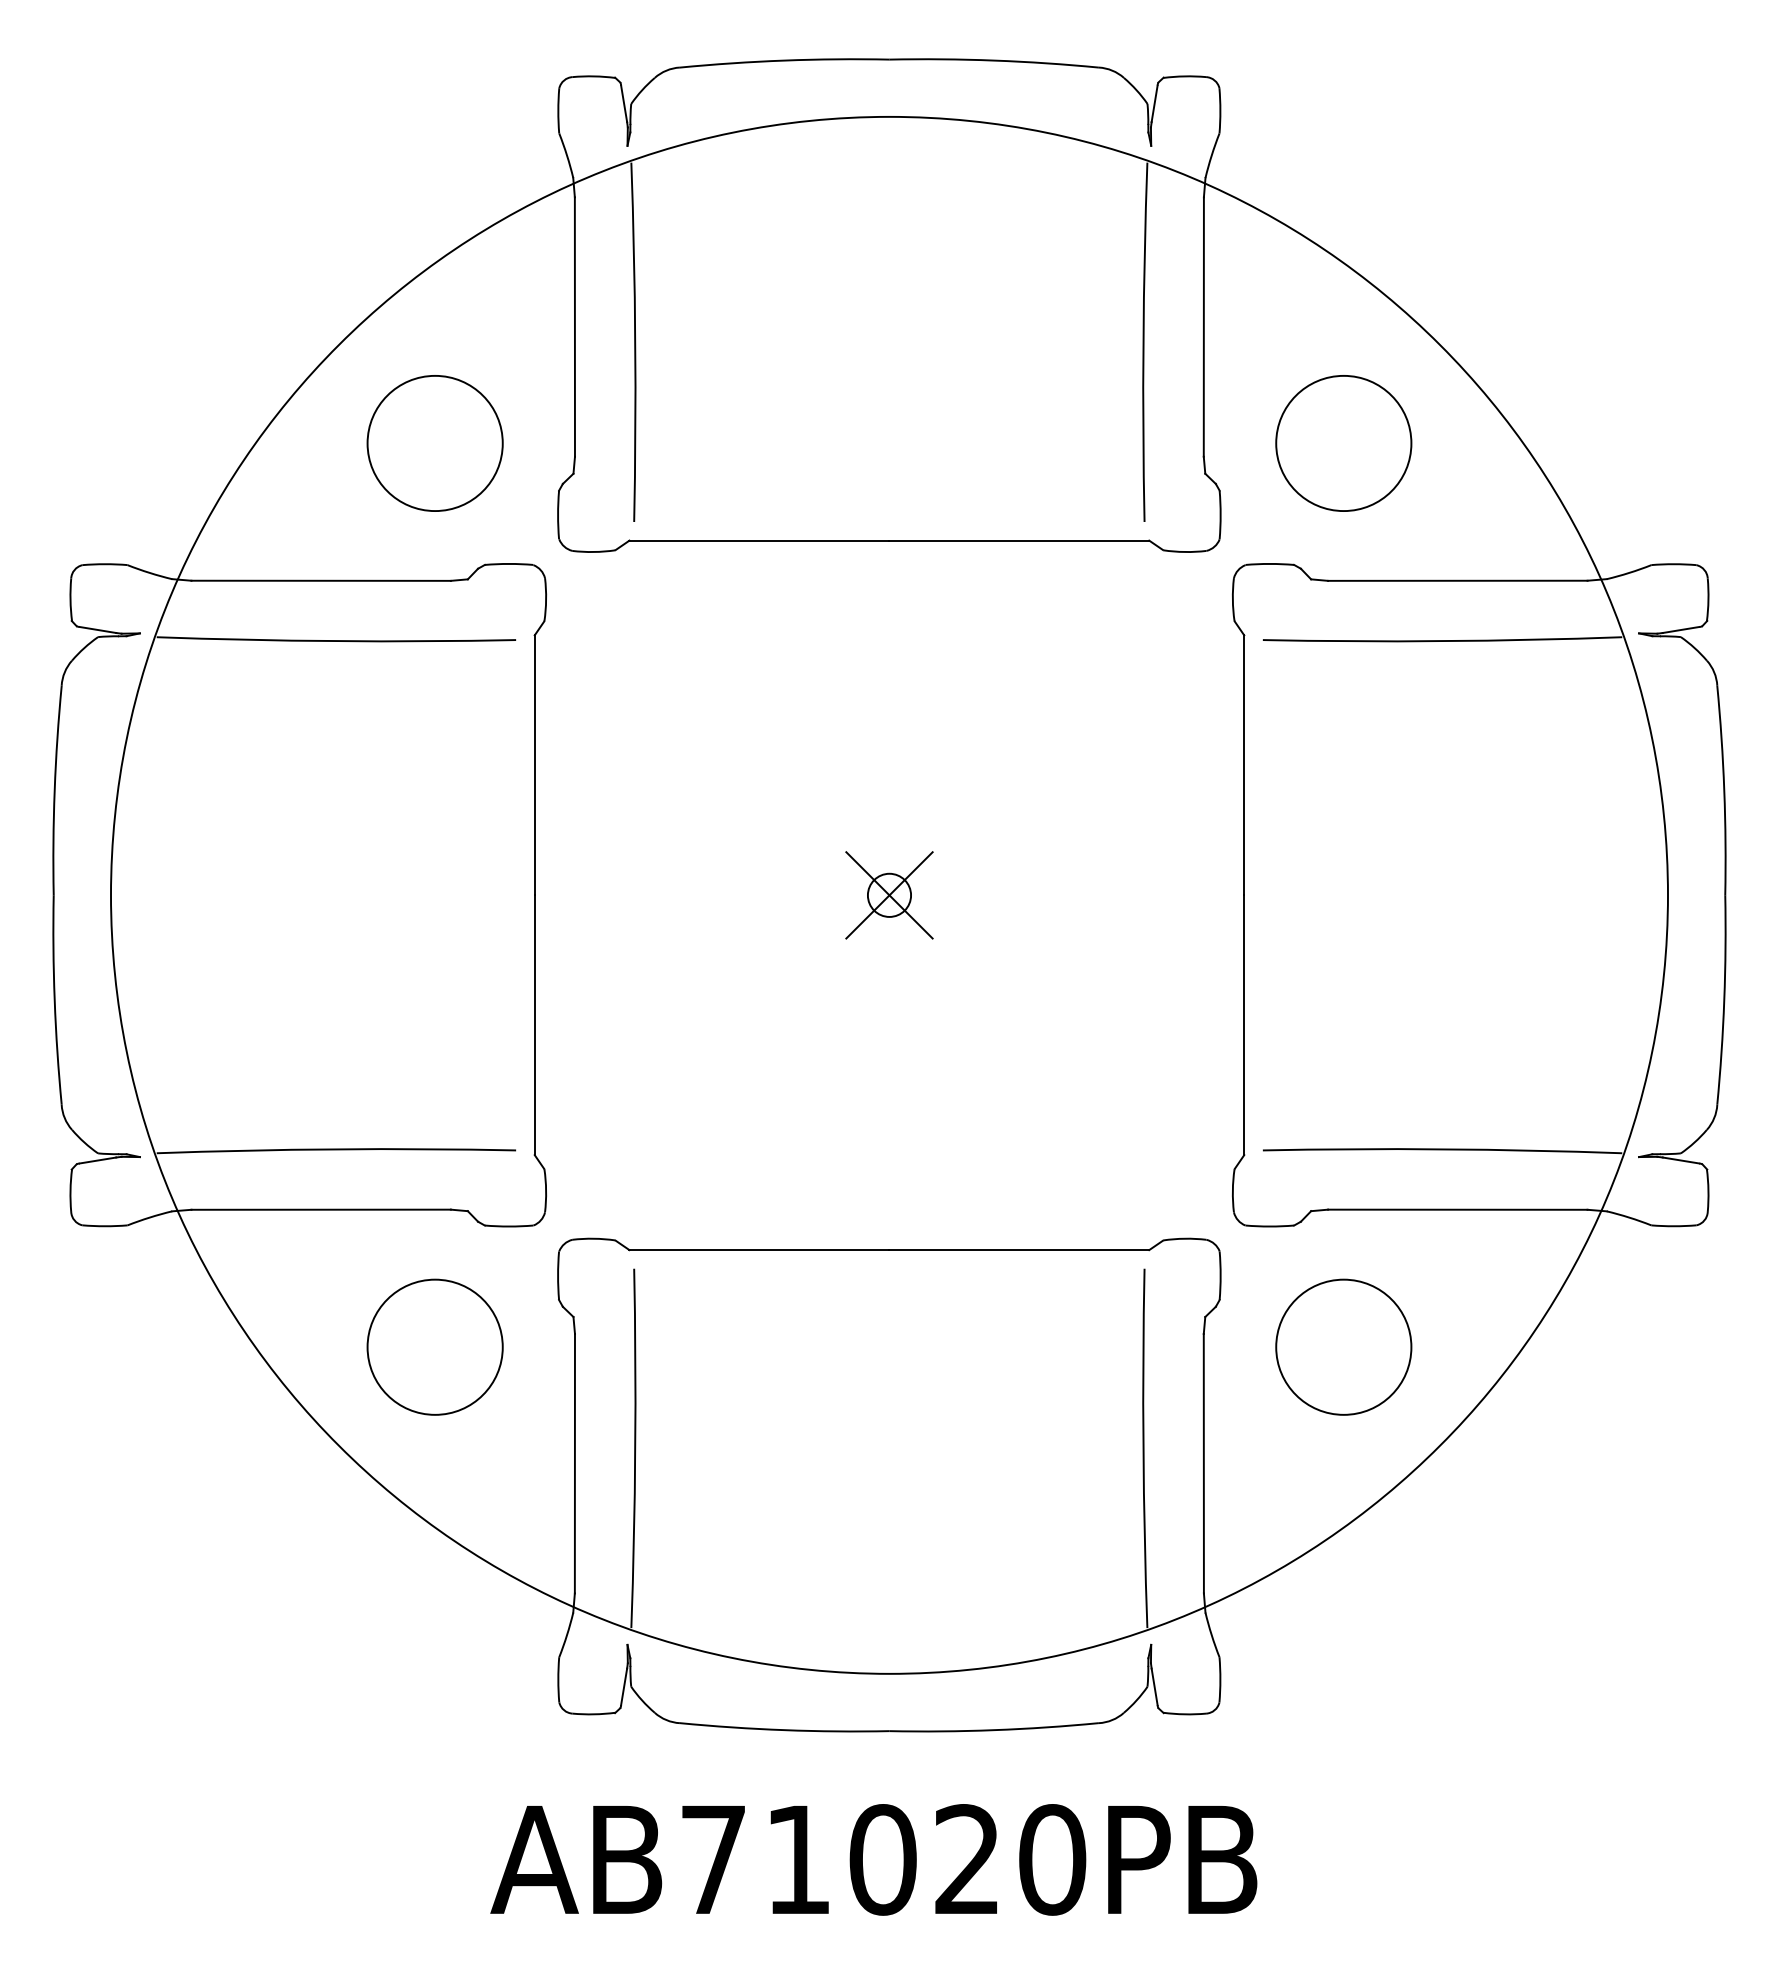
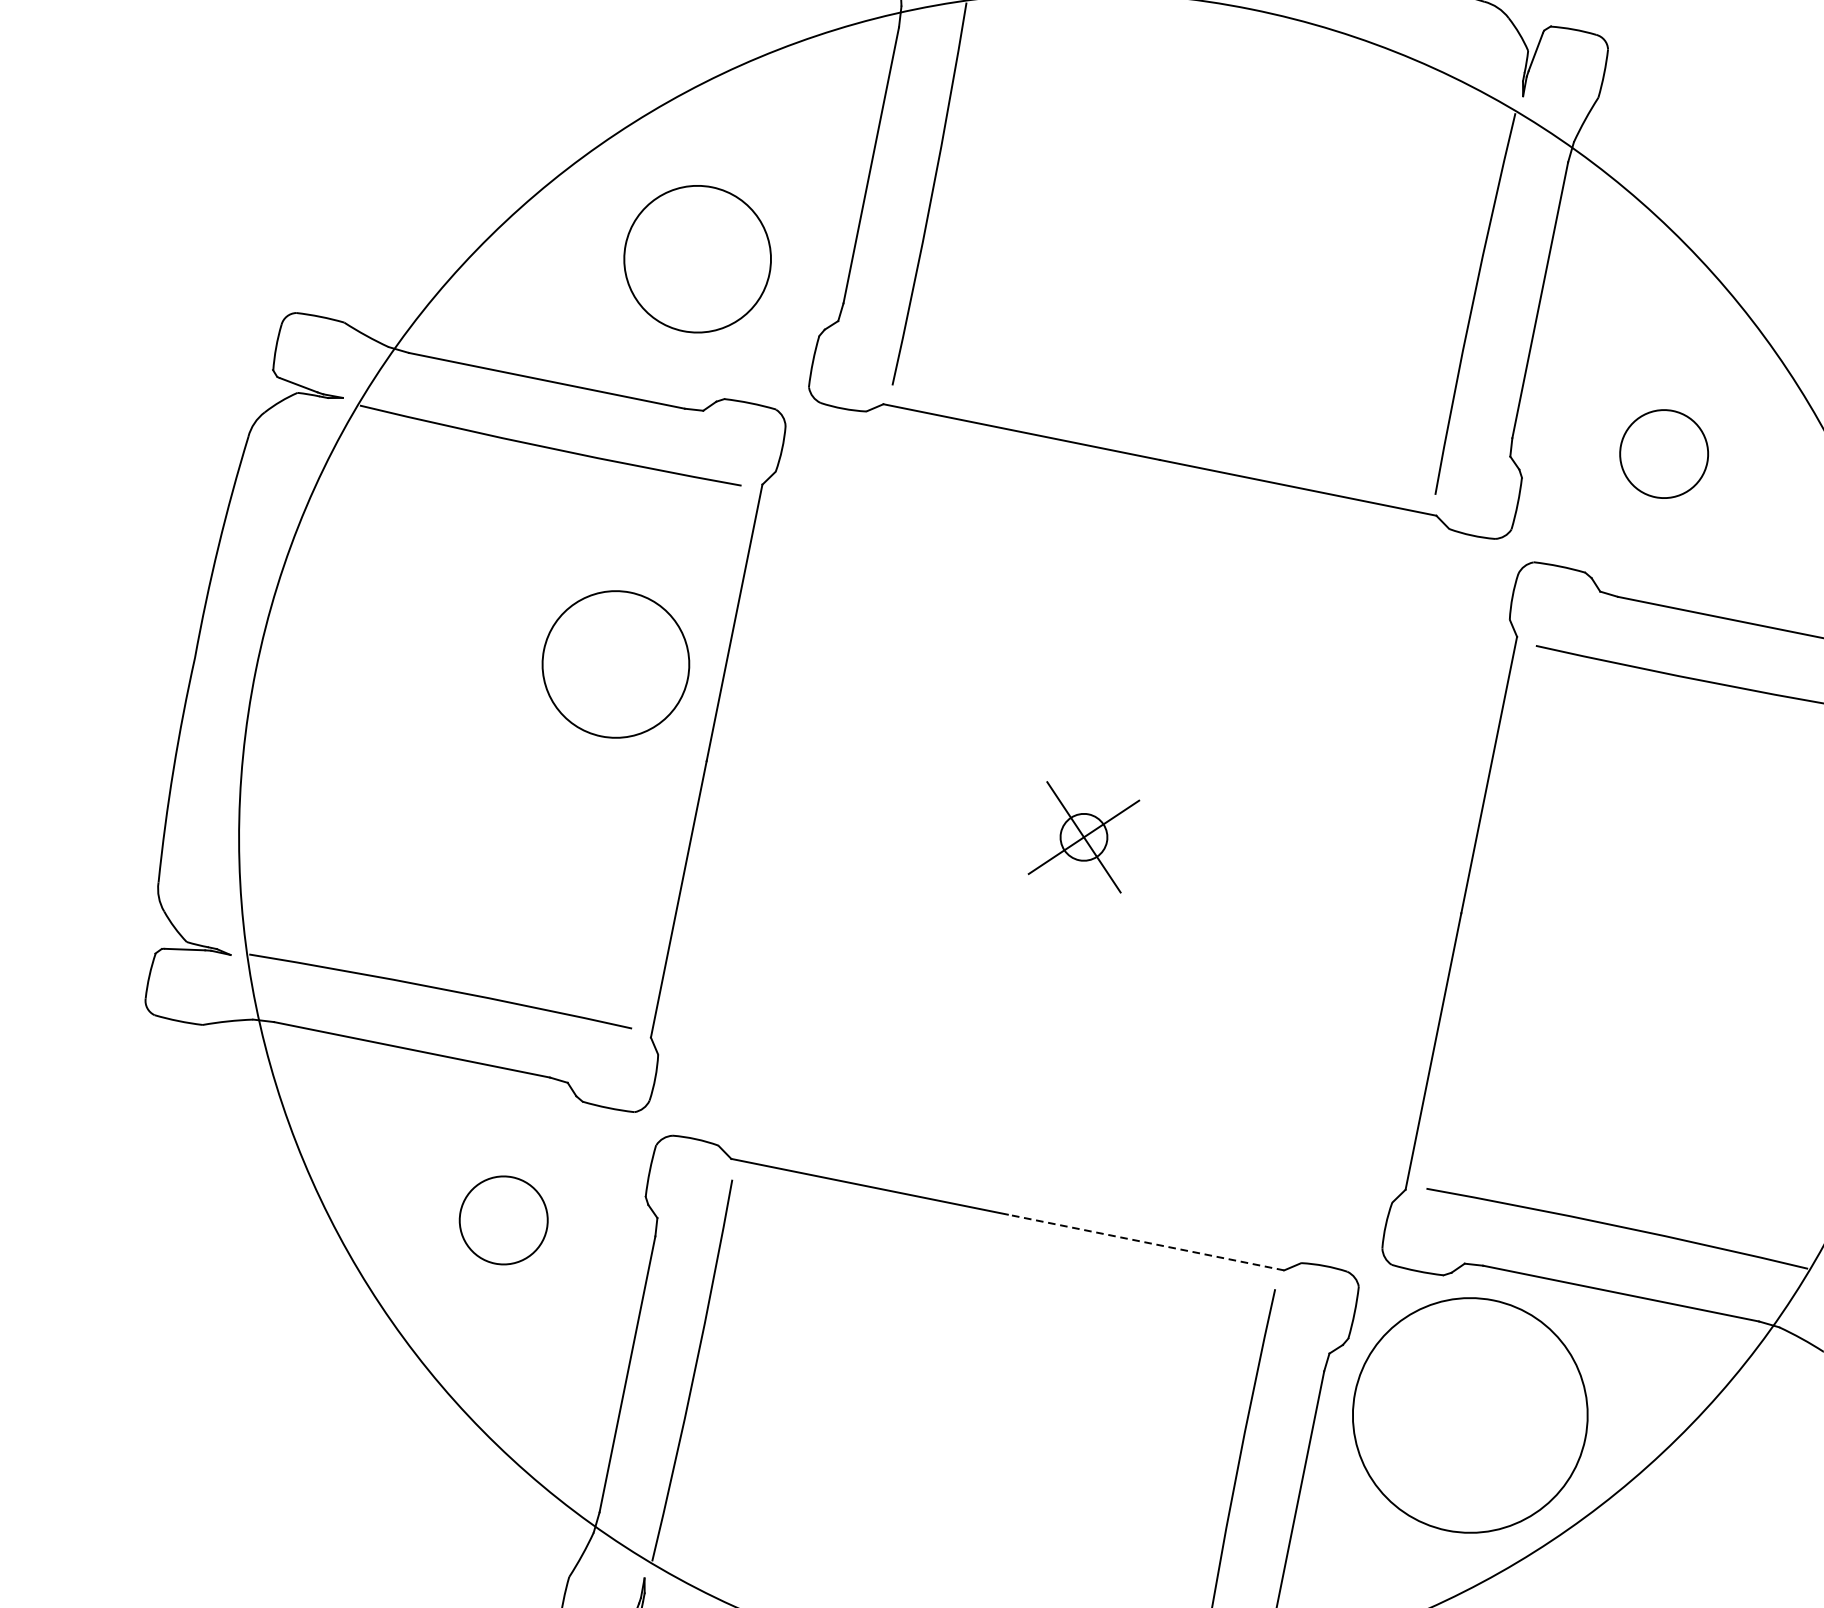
circle: (1343, 443) -> (1663, 454), size x0.6
circle: (434, 824) -> (615, 664), added
line: (1019, 1250) -> (1146, 1242), solid -> dashed
circle: (434, 1346) -> (503, 1219), size x0.6
circle: (1343, 1346) -> (1470, 1414), size x1.6

